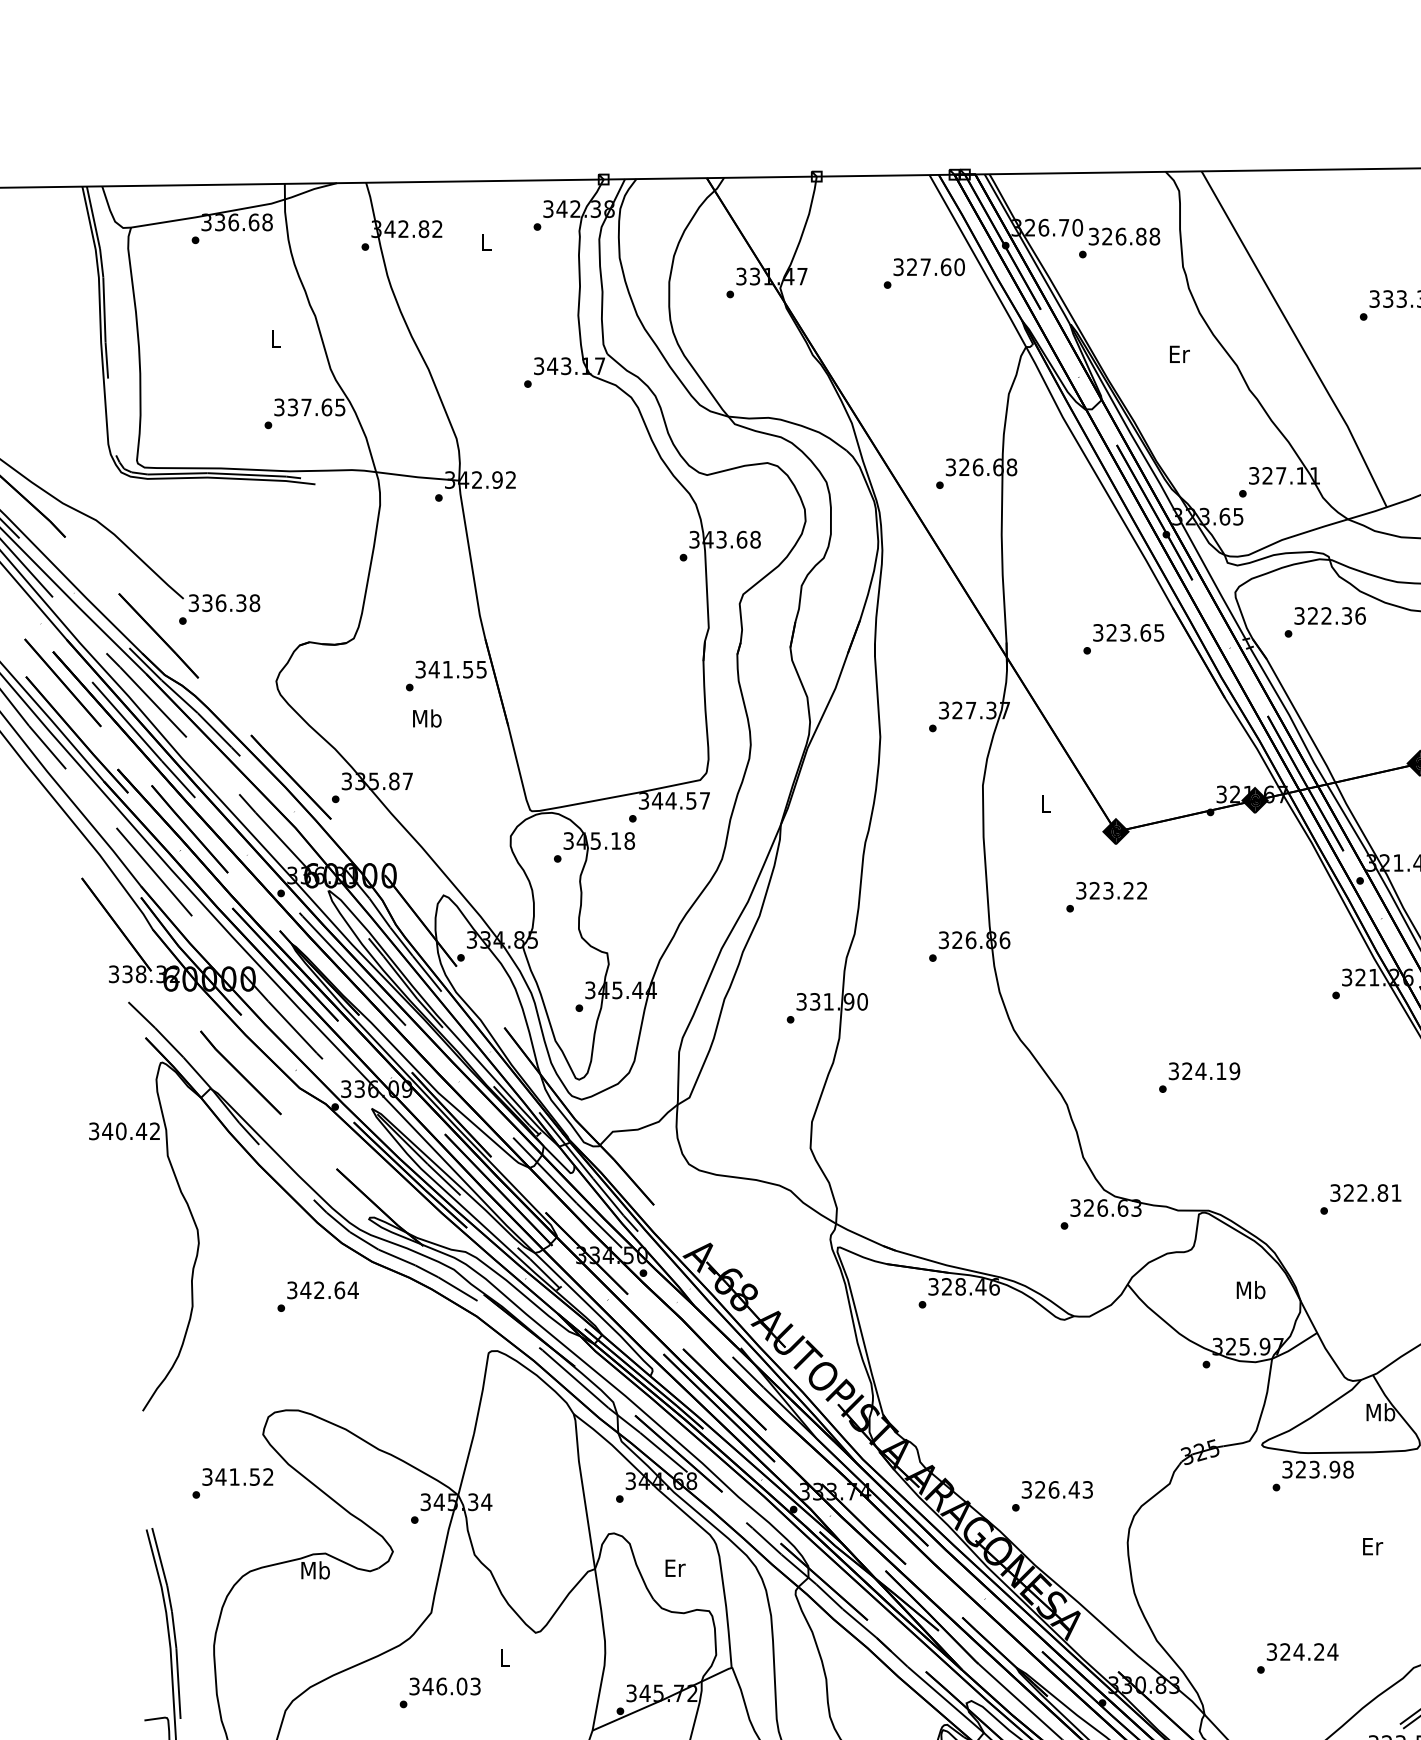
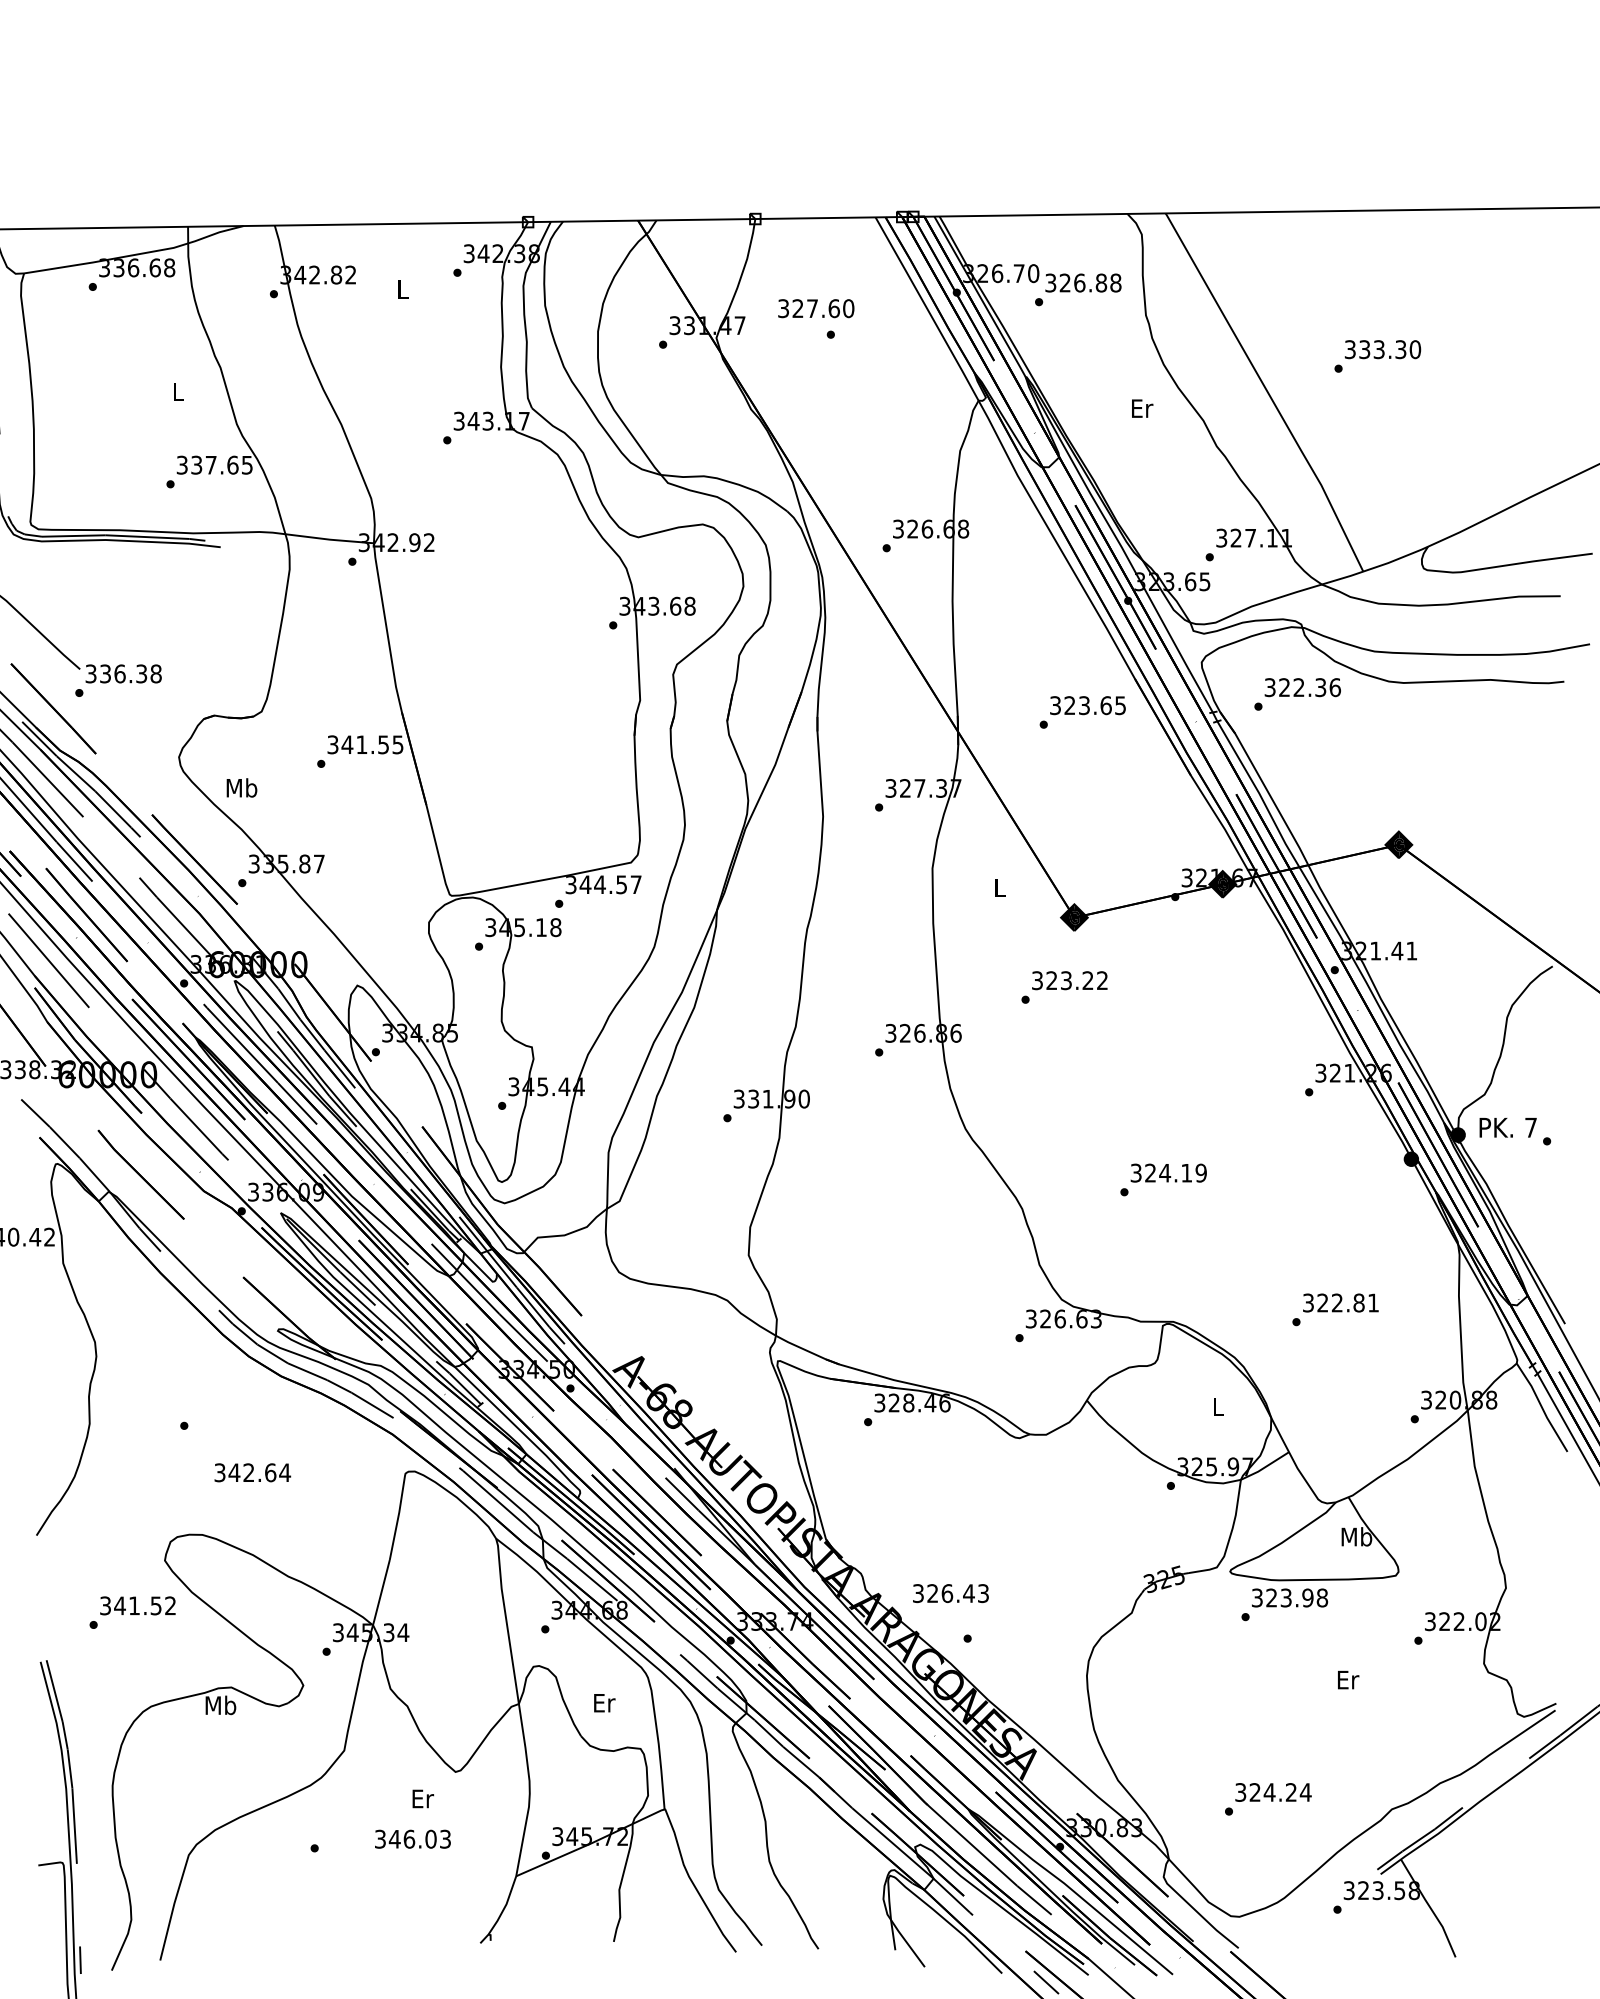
text: (929, 267) -> (816, 308), moved
text: (426, 718) -> (241, 787), moved
text: (322, 1290) -> (252, 1472), moved
text: (1251, 1290) -> (1218, 1406), Mb -> L
text: (1056, 1489) -> (950, 1593), moved
text: (505, 1657) -> (423, 1798), L -> Er
text: (444, 1685) -> (412, 1838), moved

